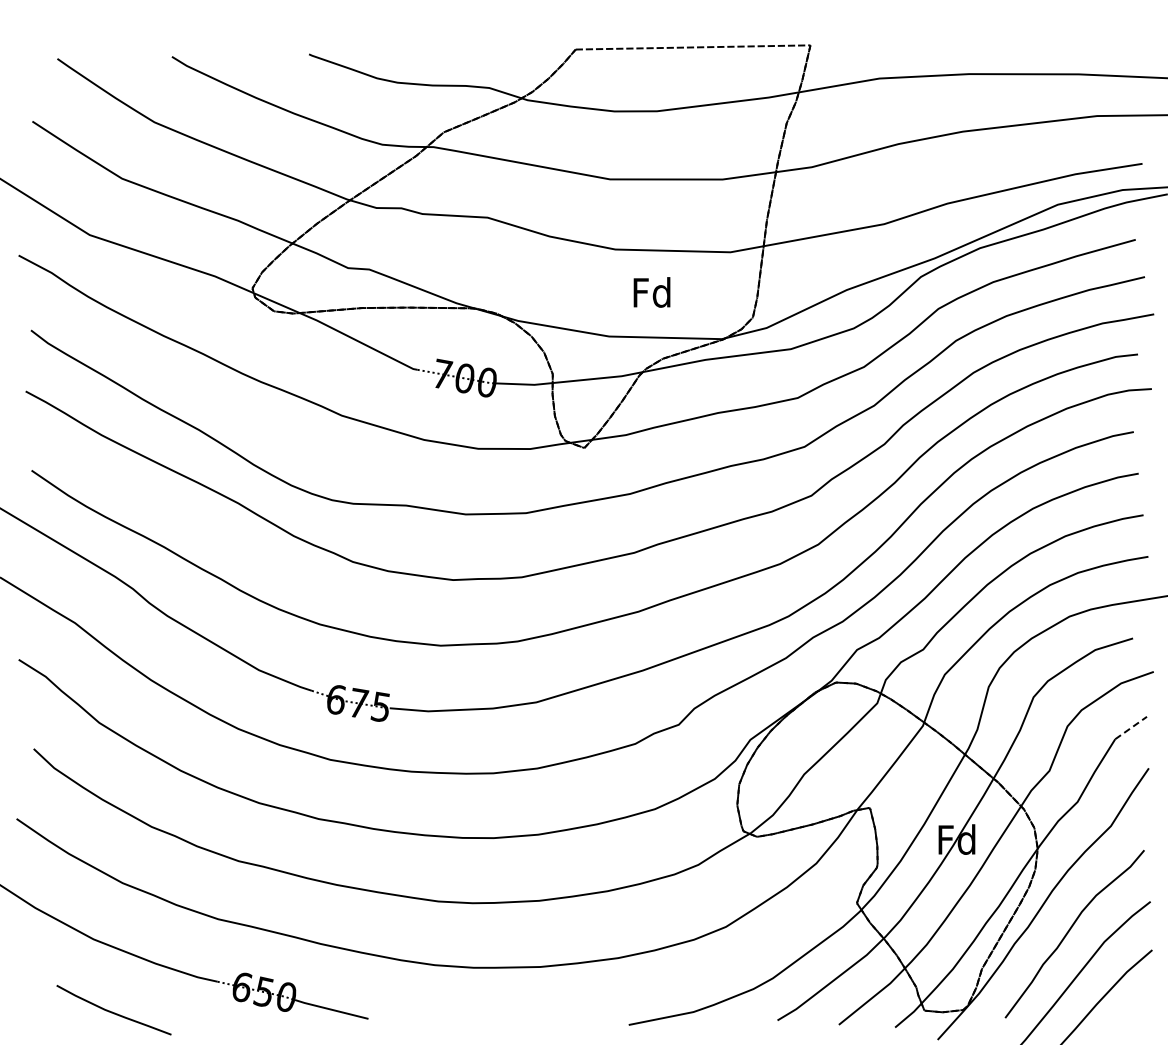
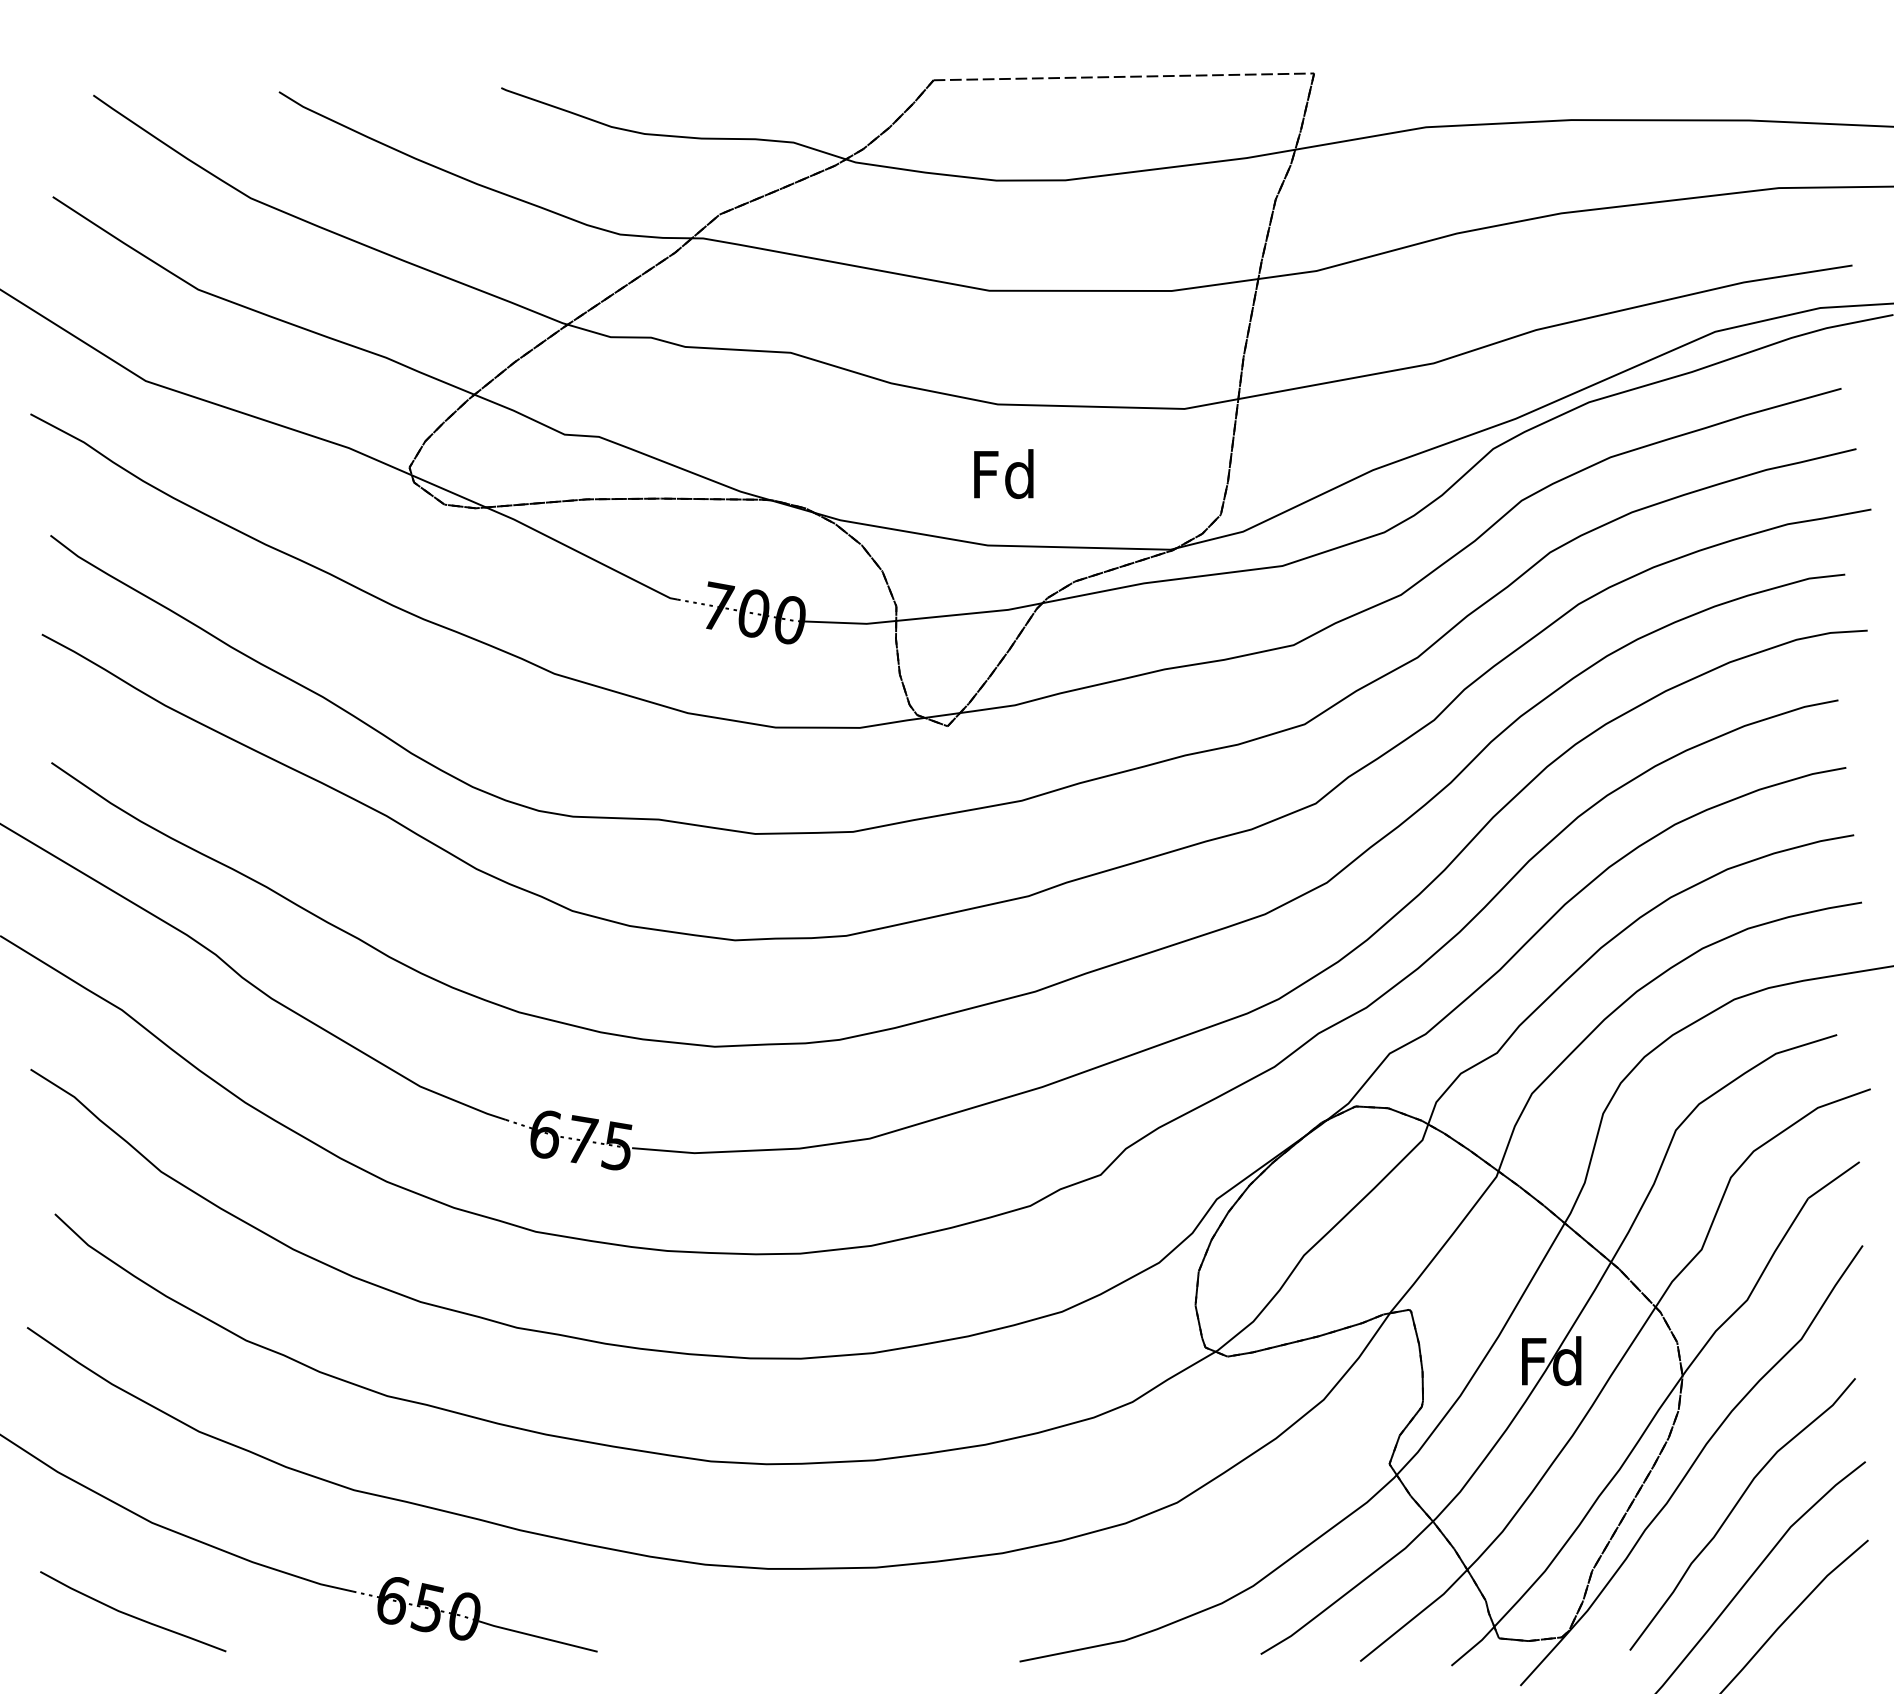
text: (651, 292) -> (1002, 474), moved
line: (1131, 727) -> (1834, 1179), dashed -> solid
curve: (112, 1011) -> (130, 1613), moved

